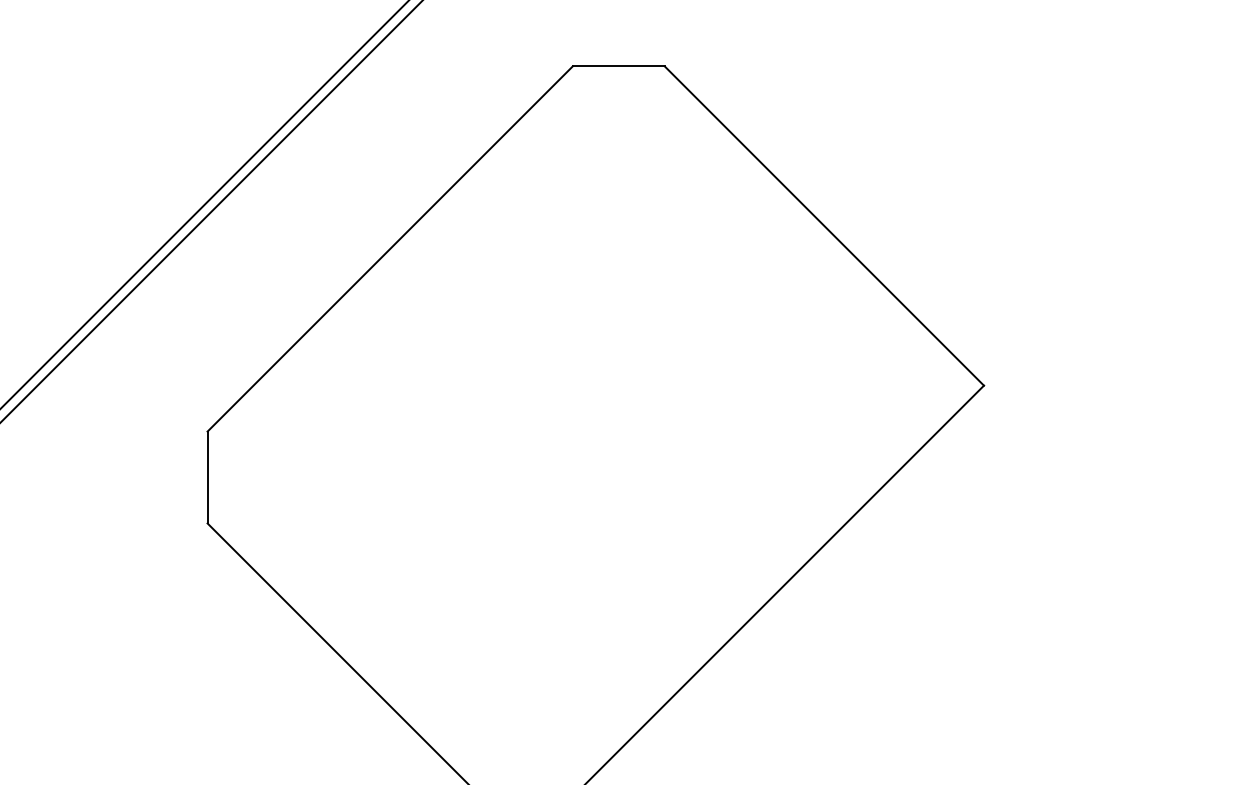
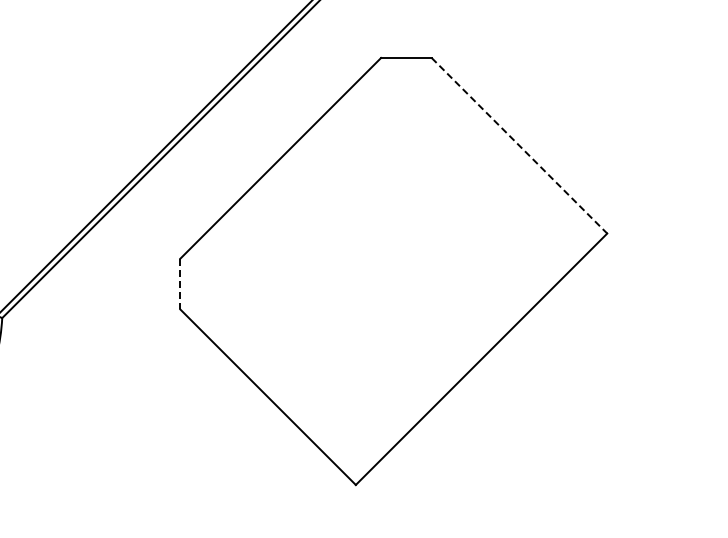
line: (824, 227) -> (519, 146), solid -> dashed
line: (208, 478) -> (180, 284), solid -> dashed

